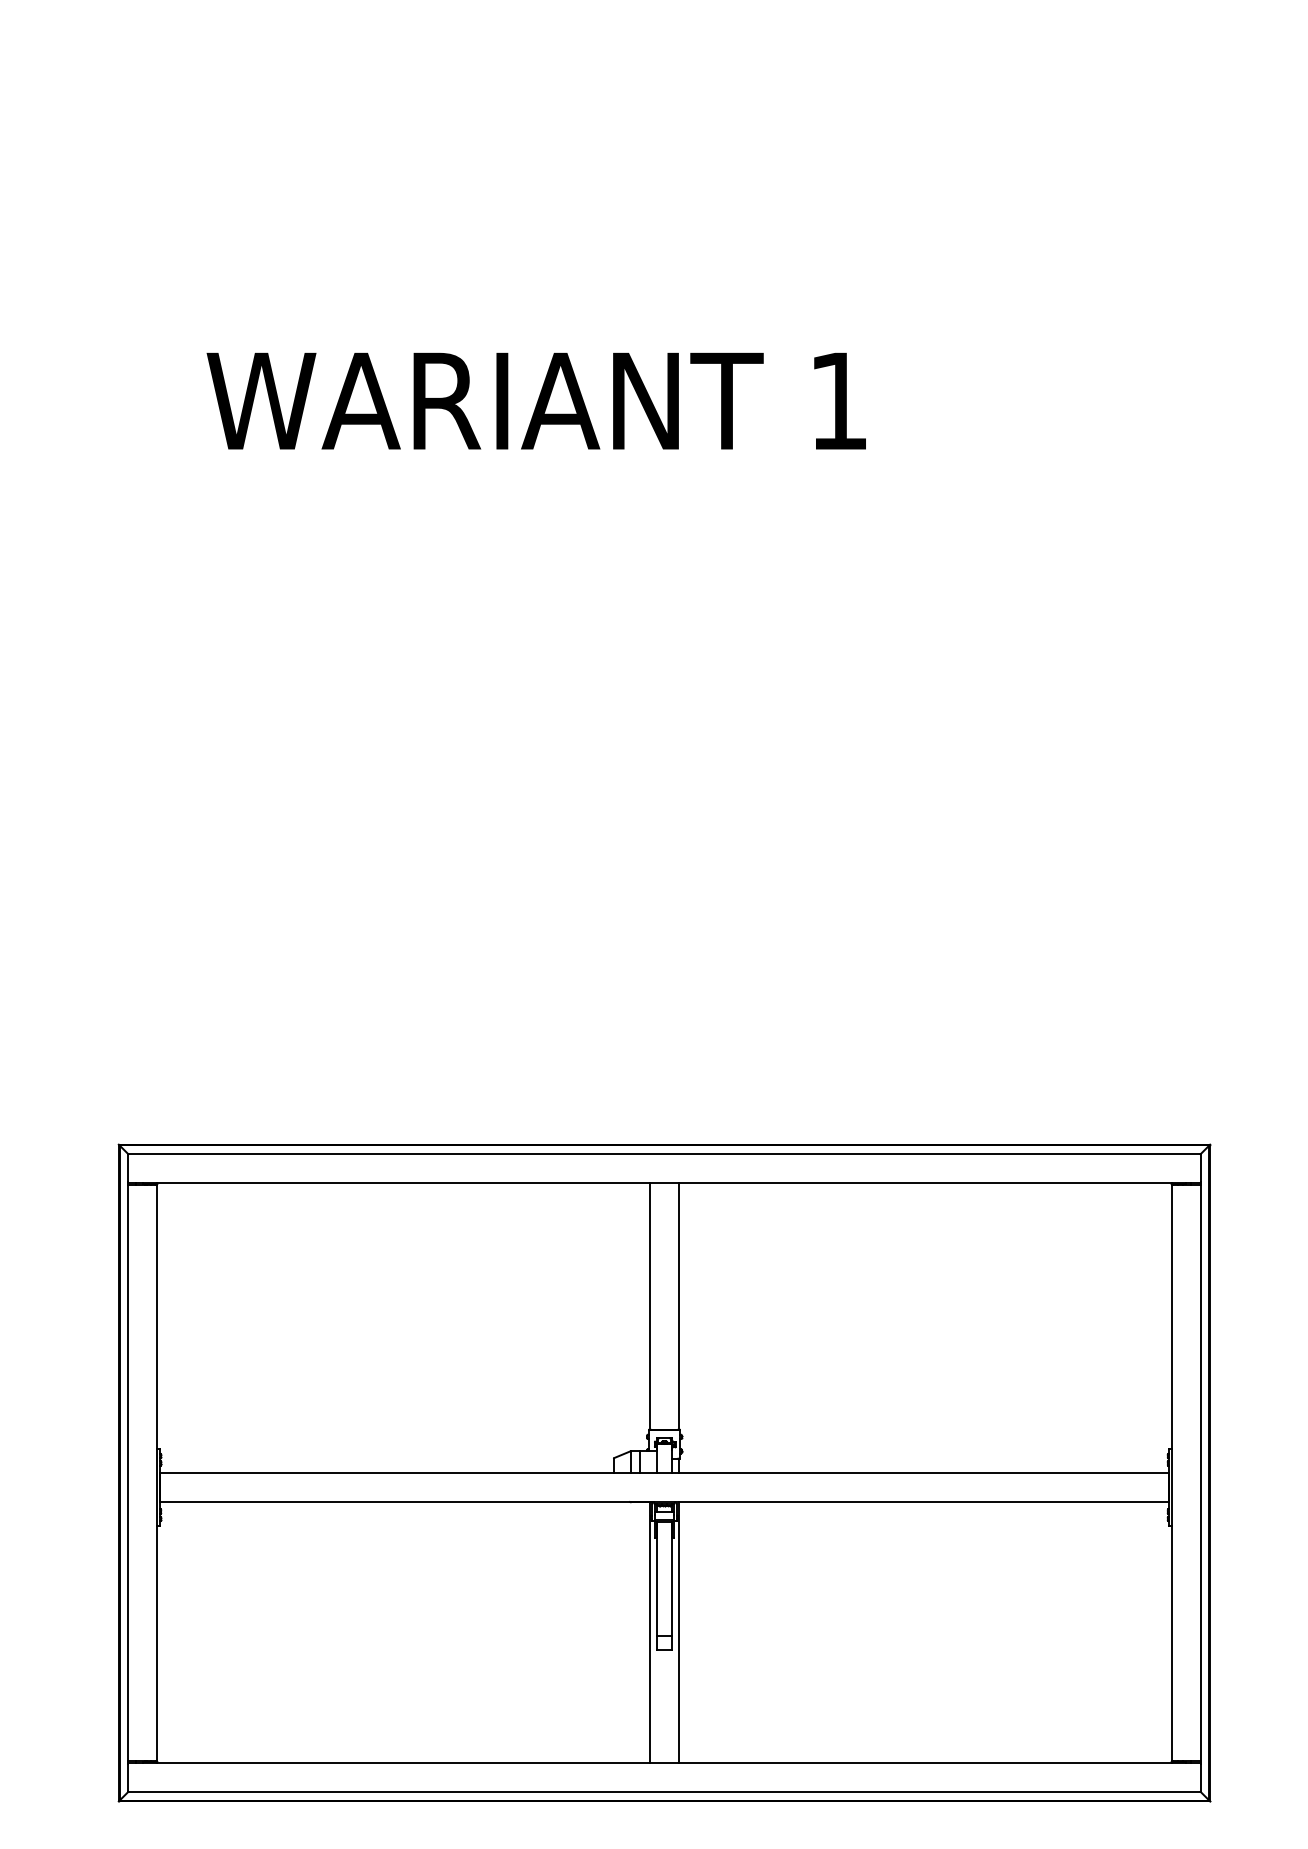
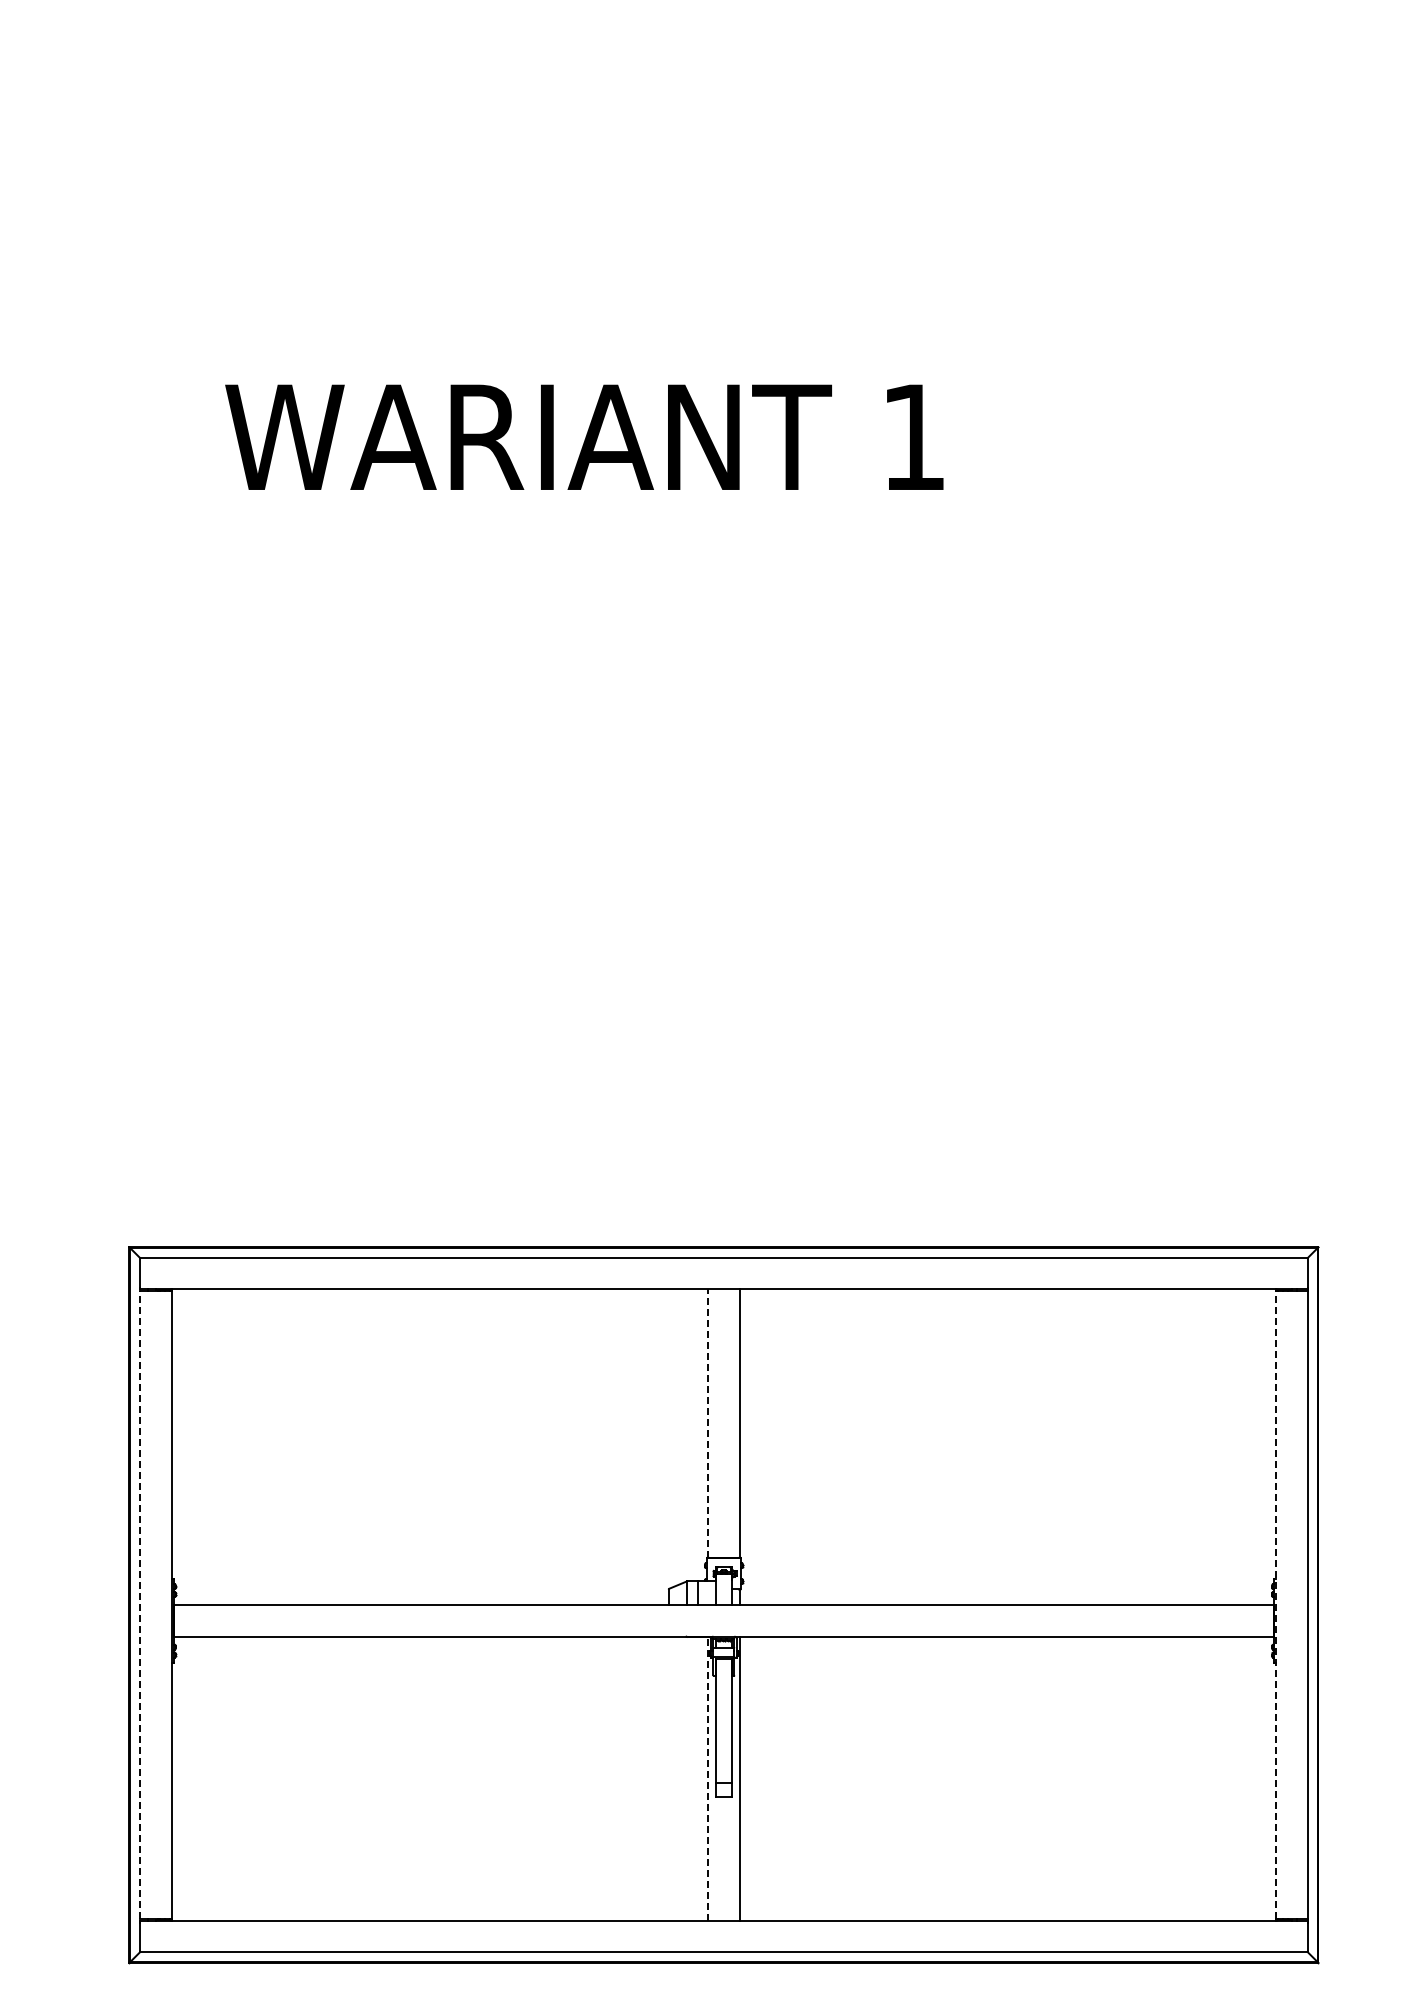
line: (650, 1306) -> (708, 1423), solid -> dashed
line: (128, 1473) -> (139, 1605), solid -> dashed
line: (1171, 1473) -> (1276, 1605), solid -> dashed
line: (650, 1632) -> (708, 1778), solid -> dashed

